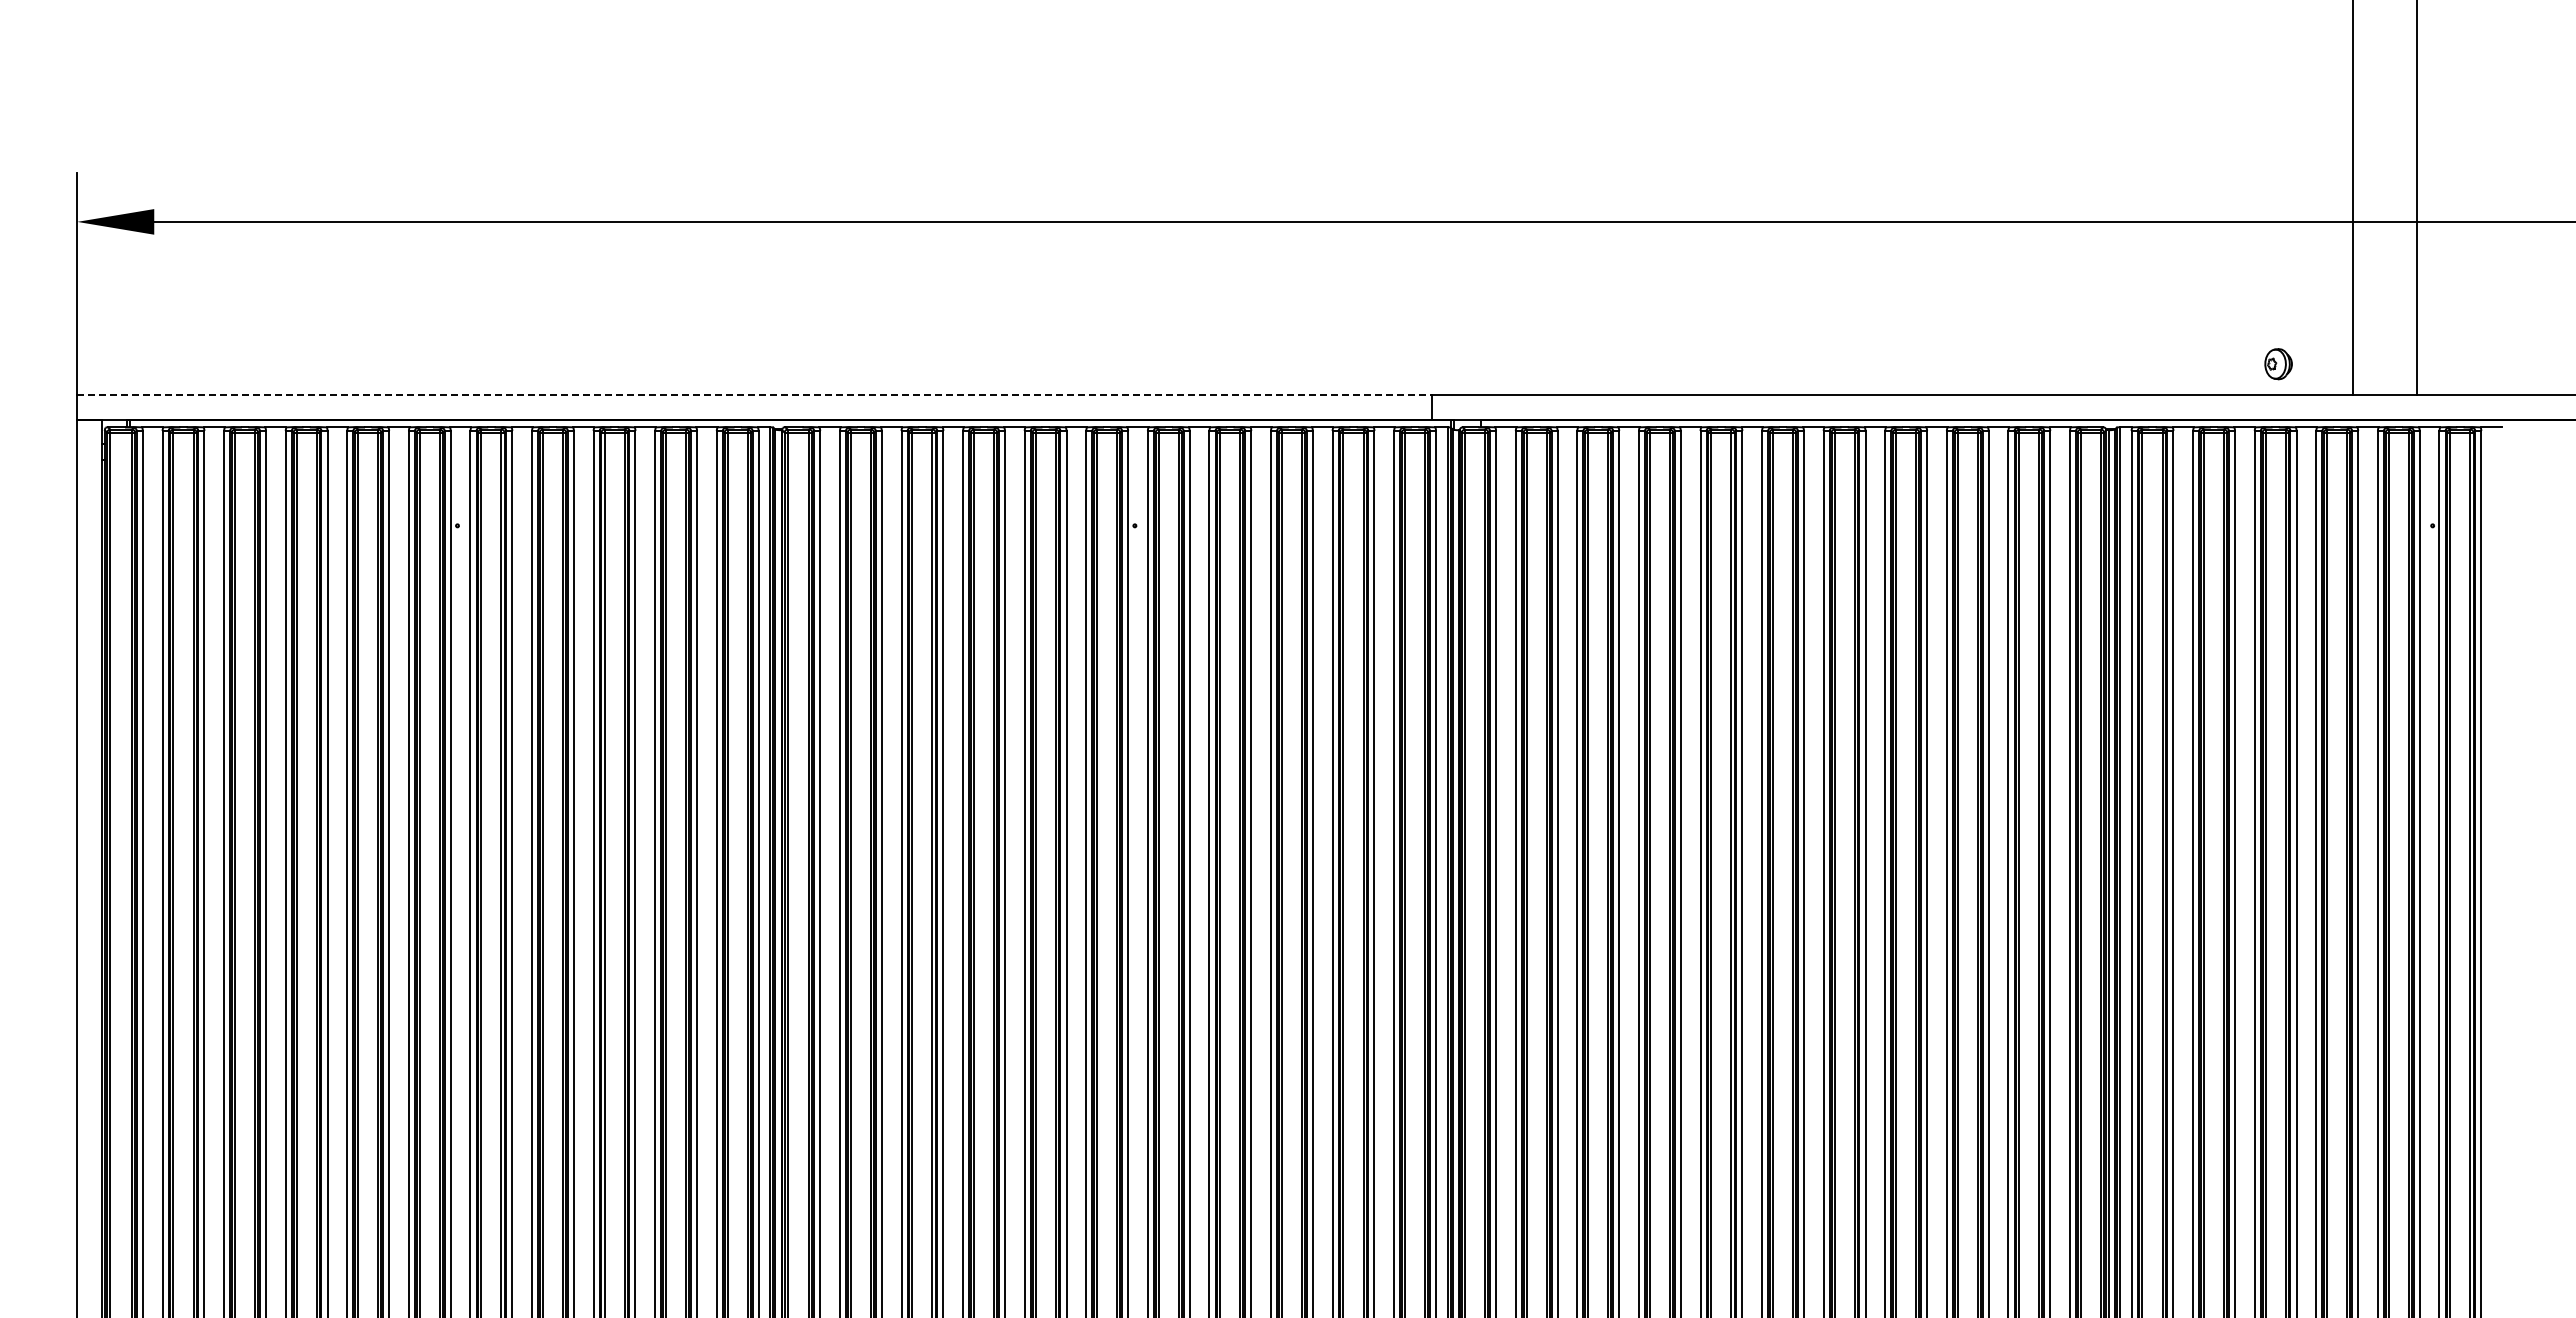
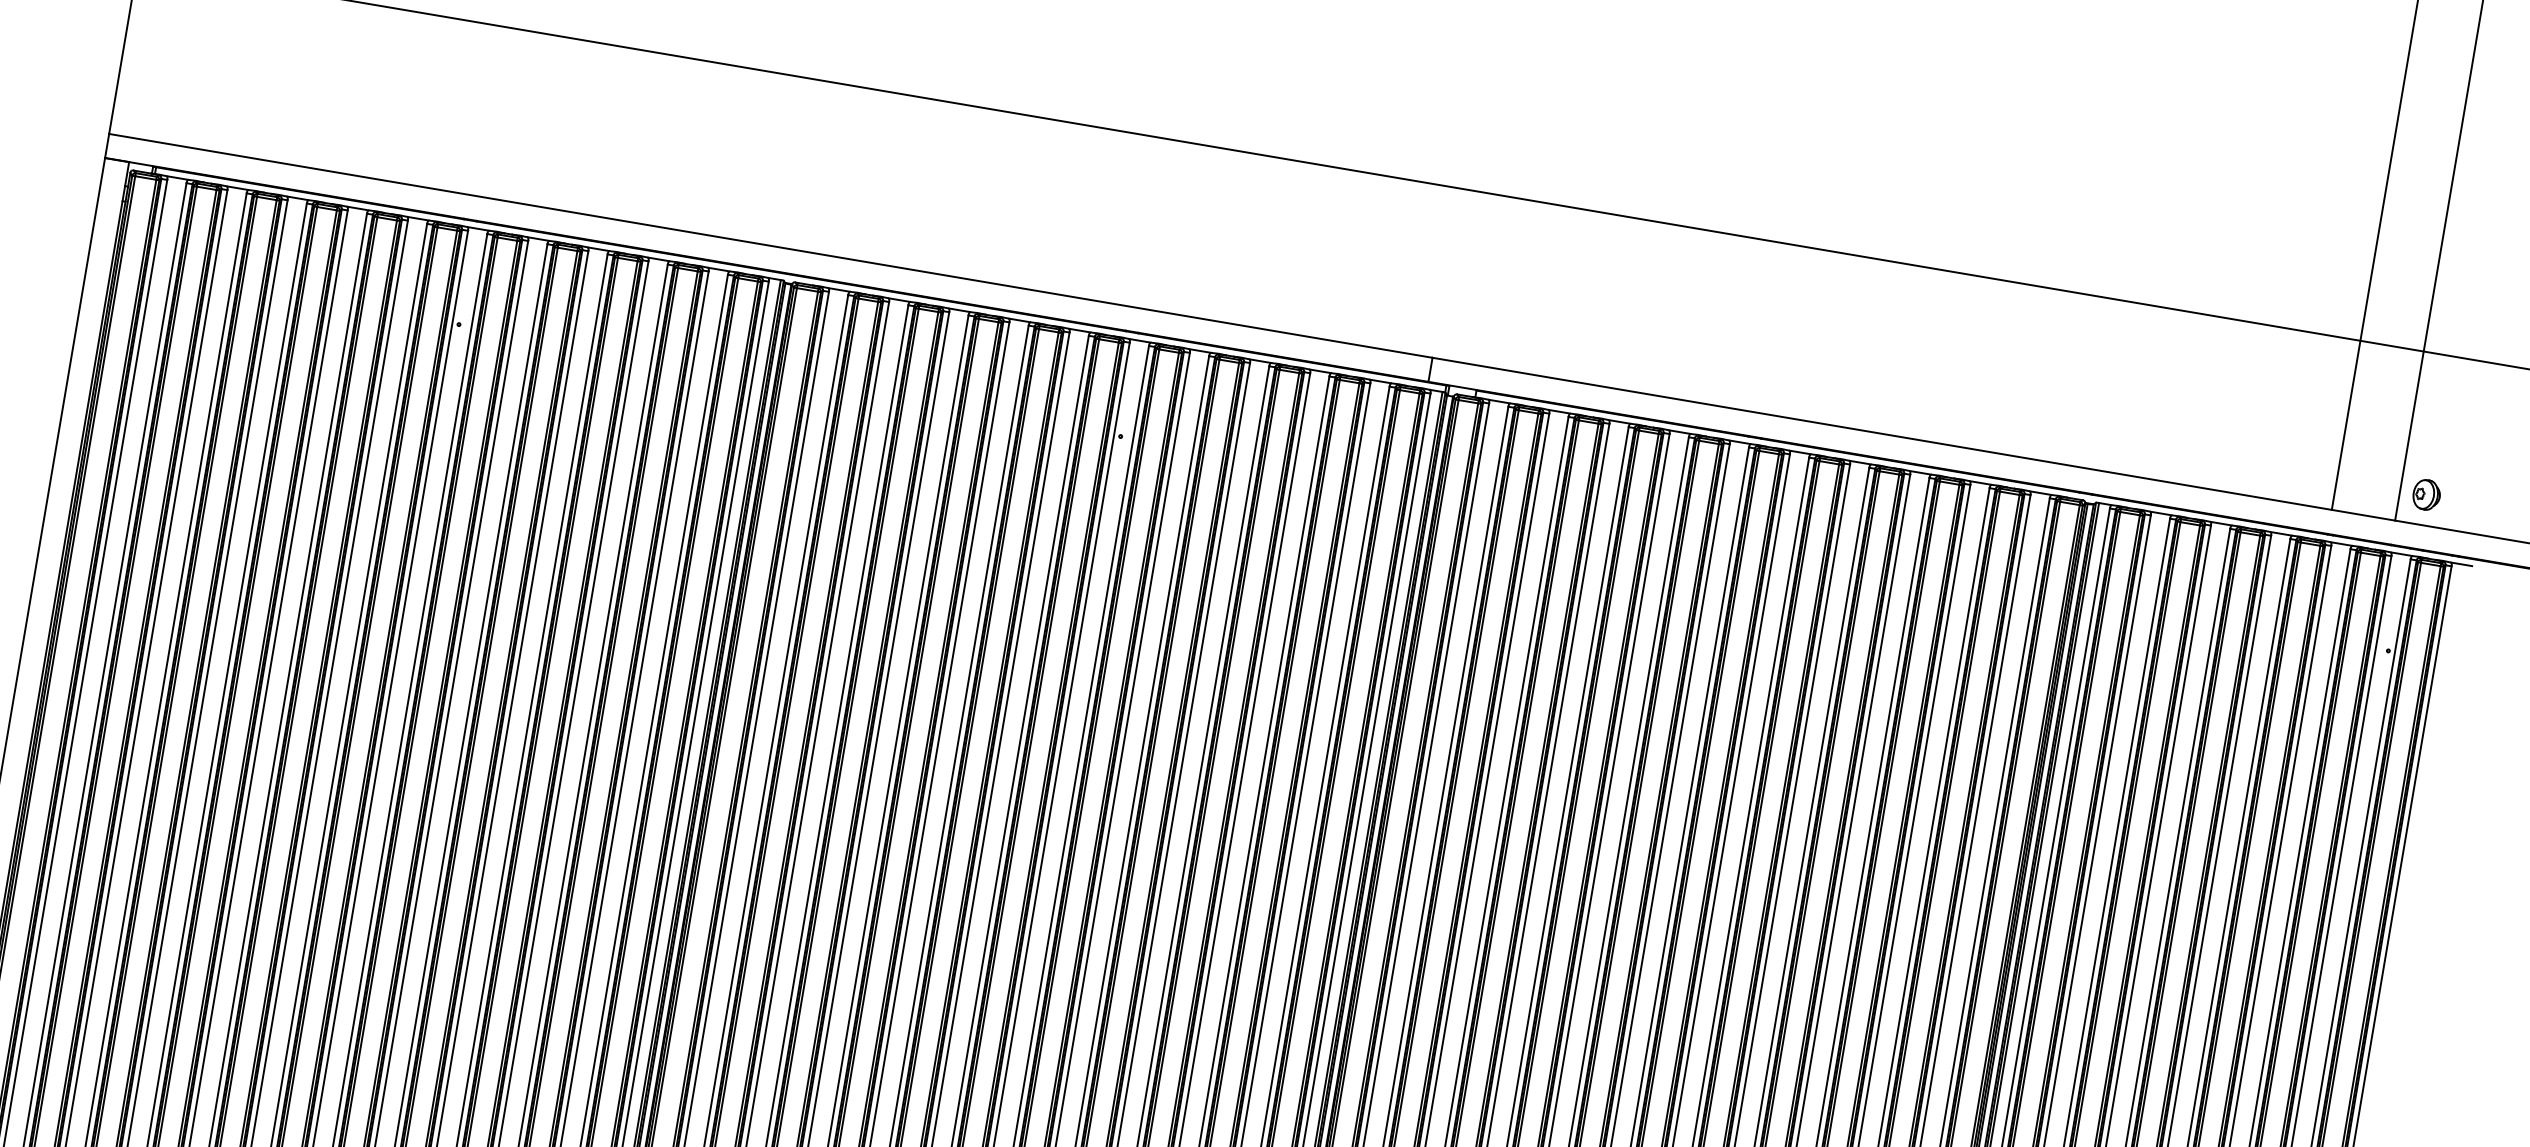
part: (2278, 364) -> (2426, 495), moved
line: (755, 394) -> (771, 245), dashed -> solid

